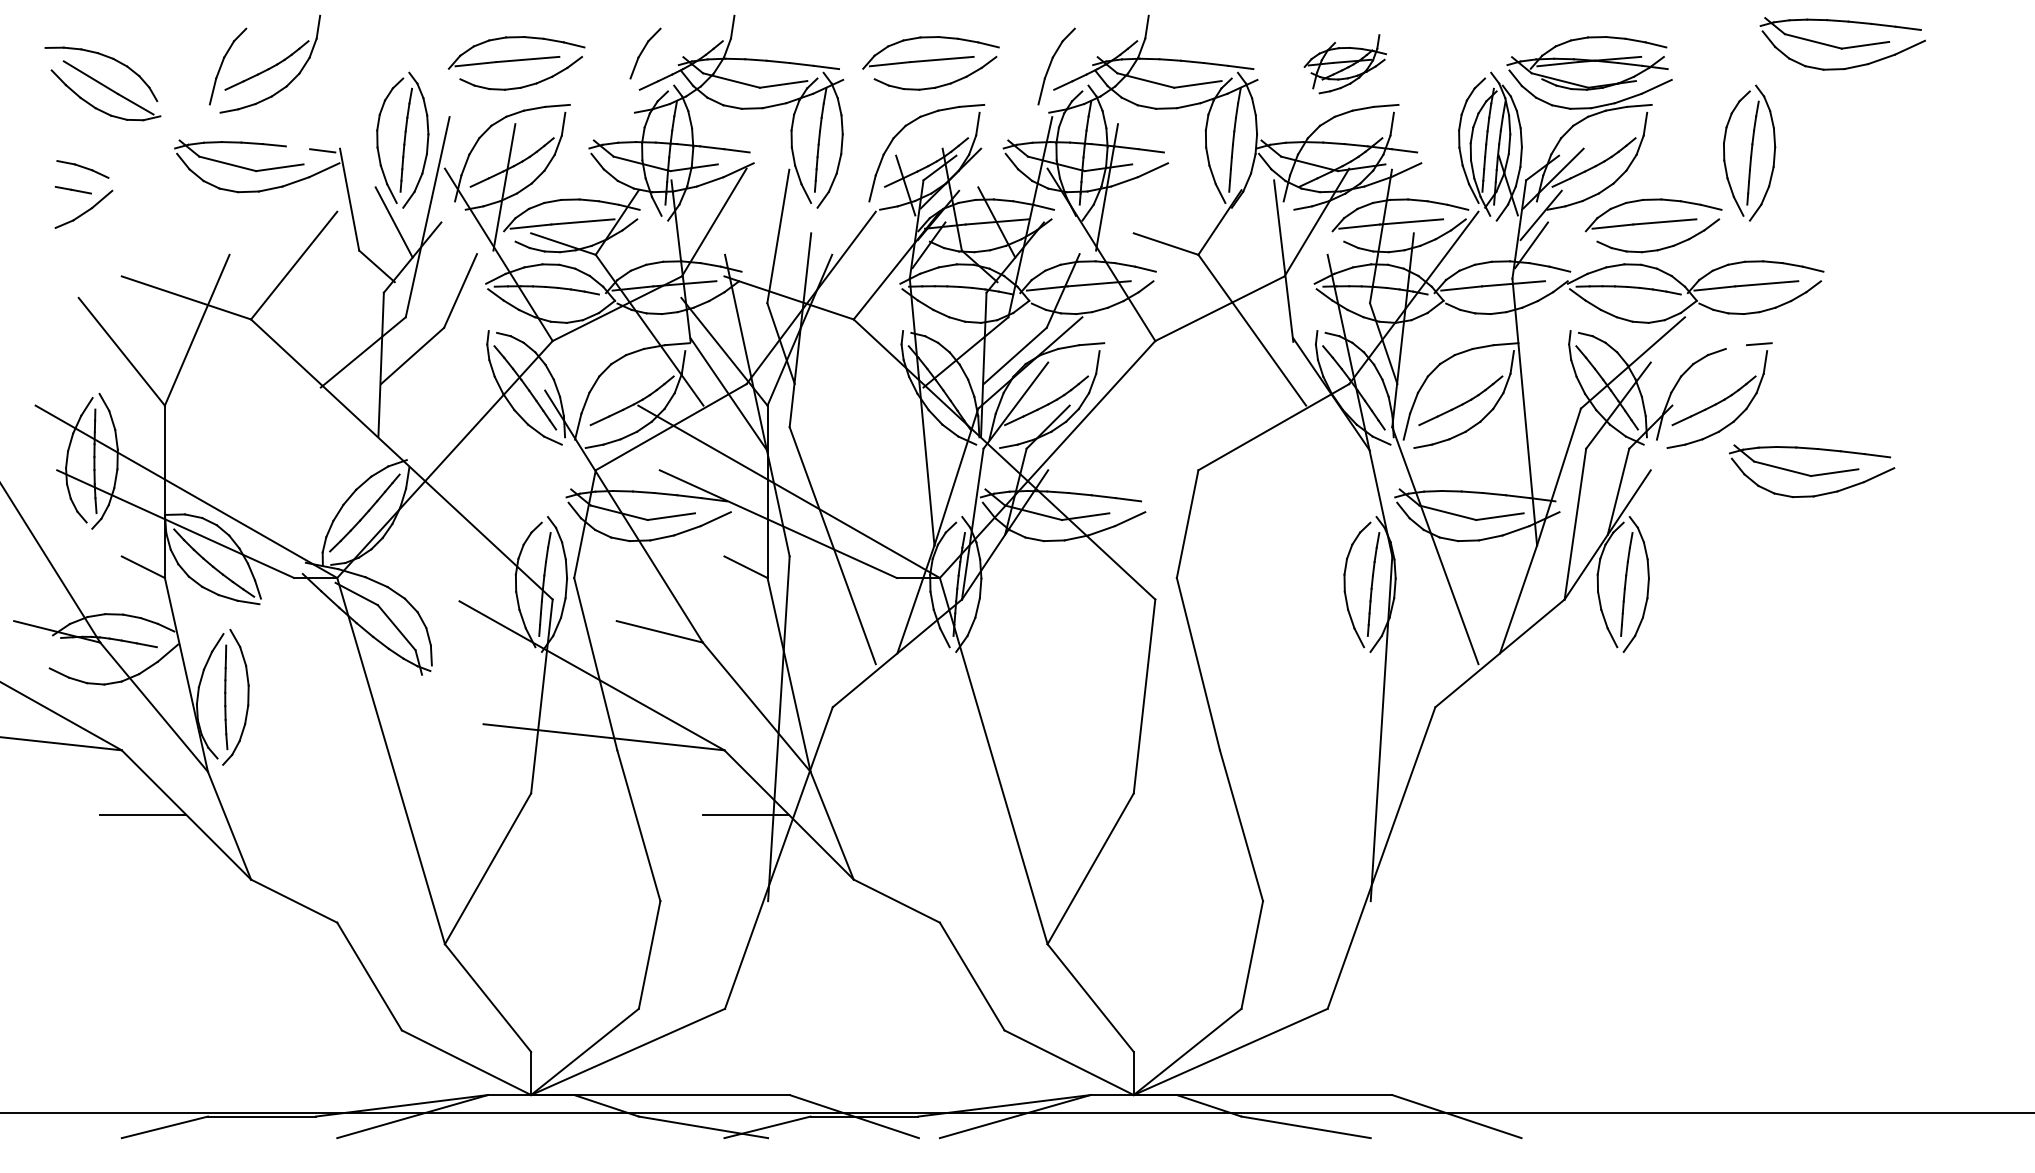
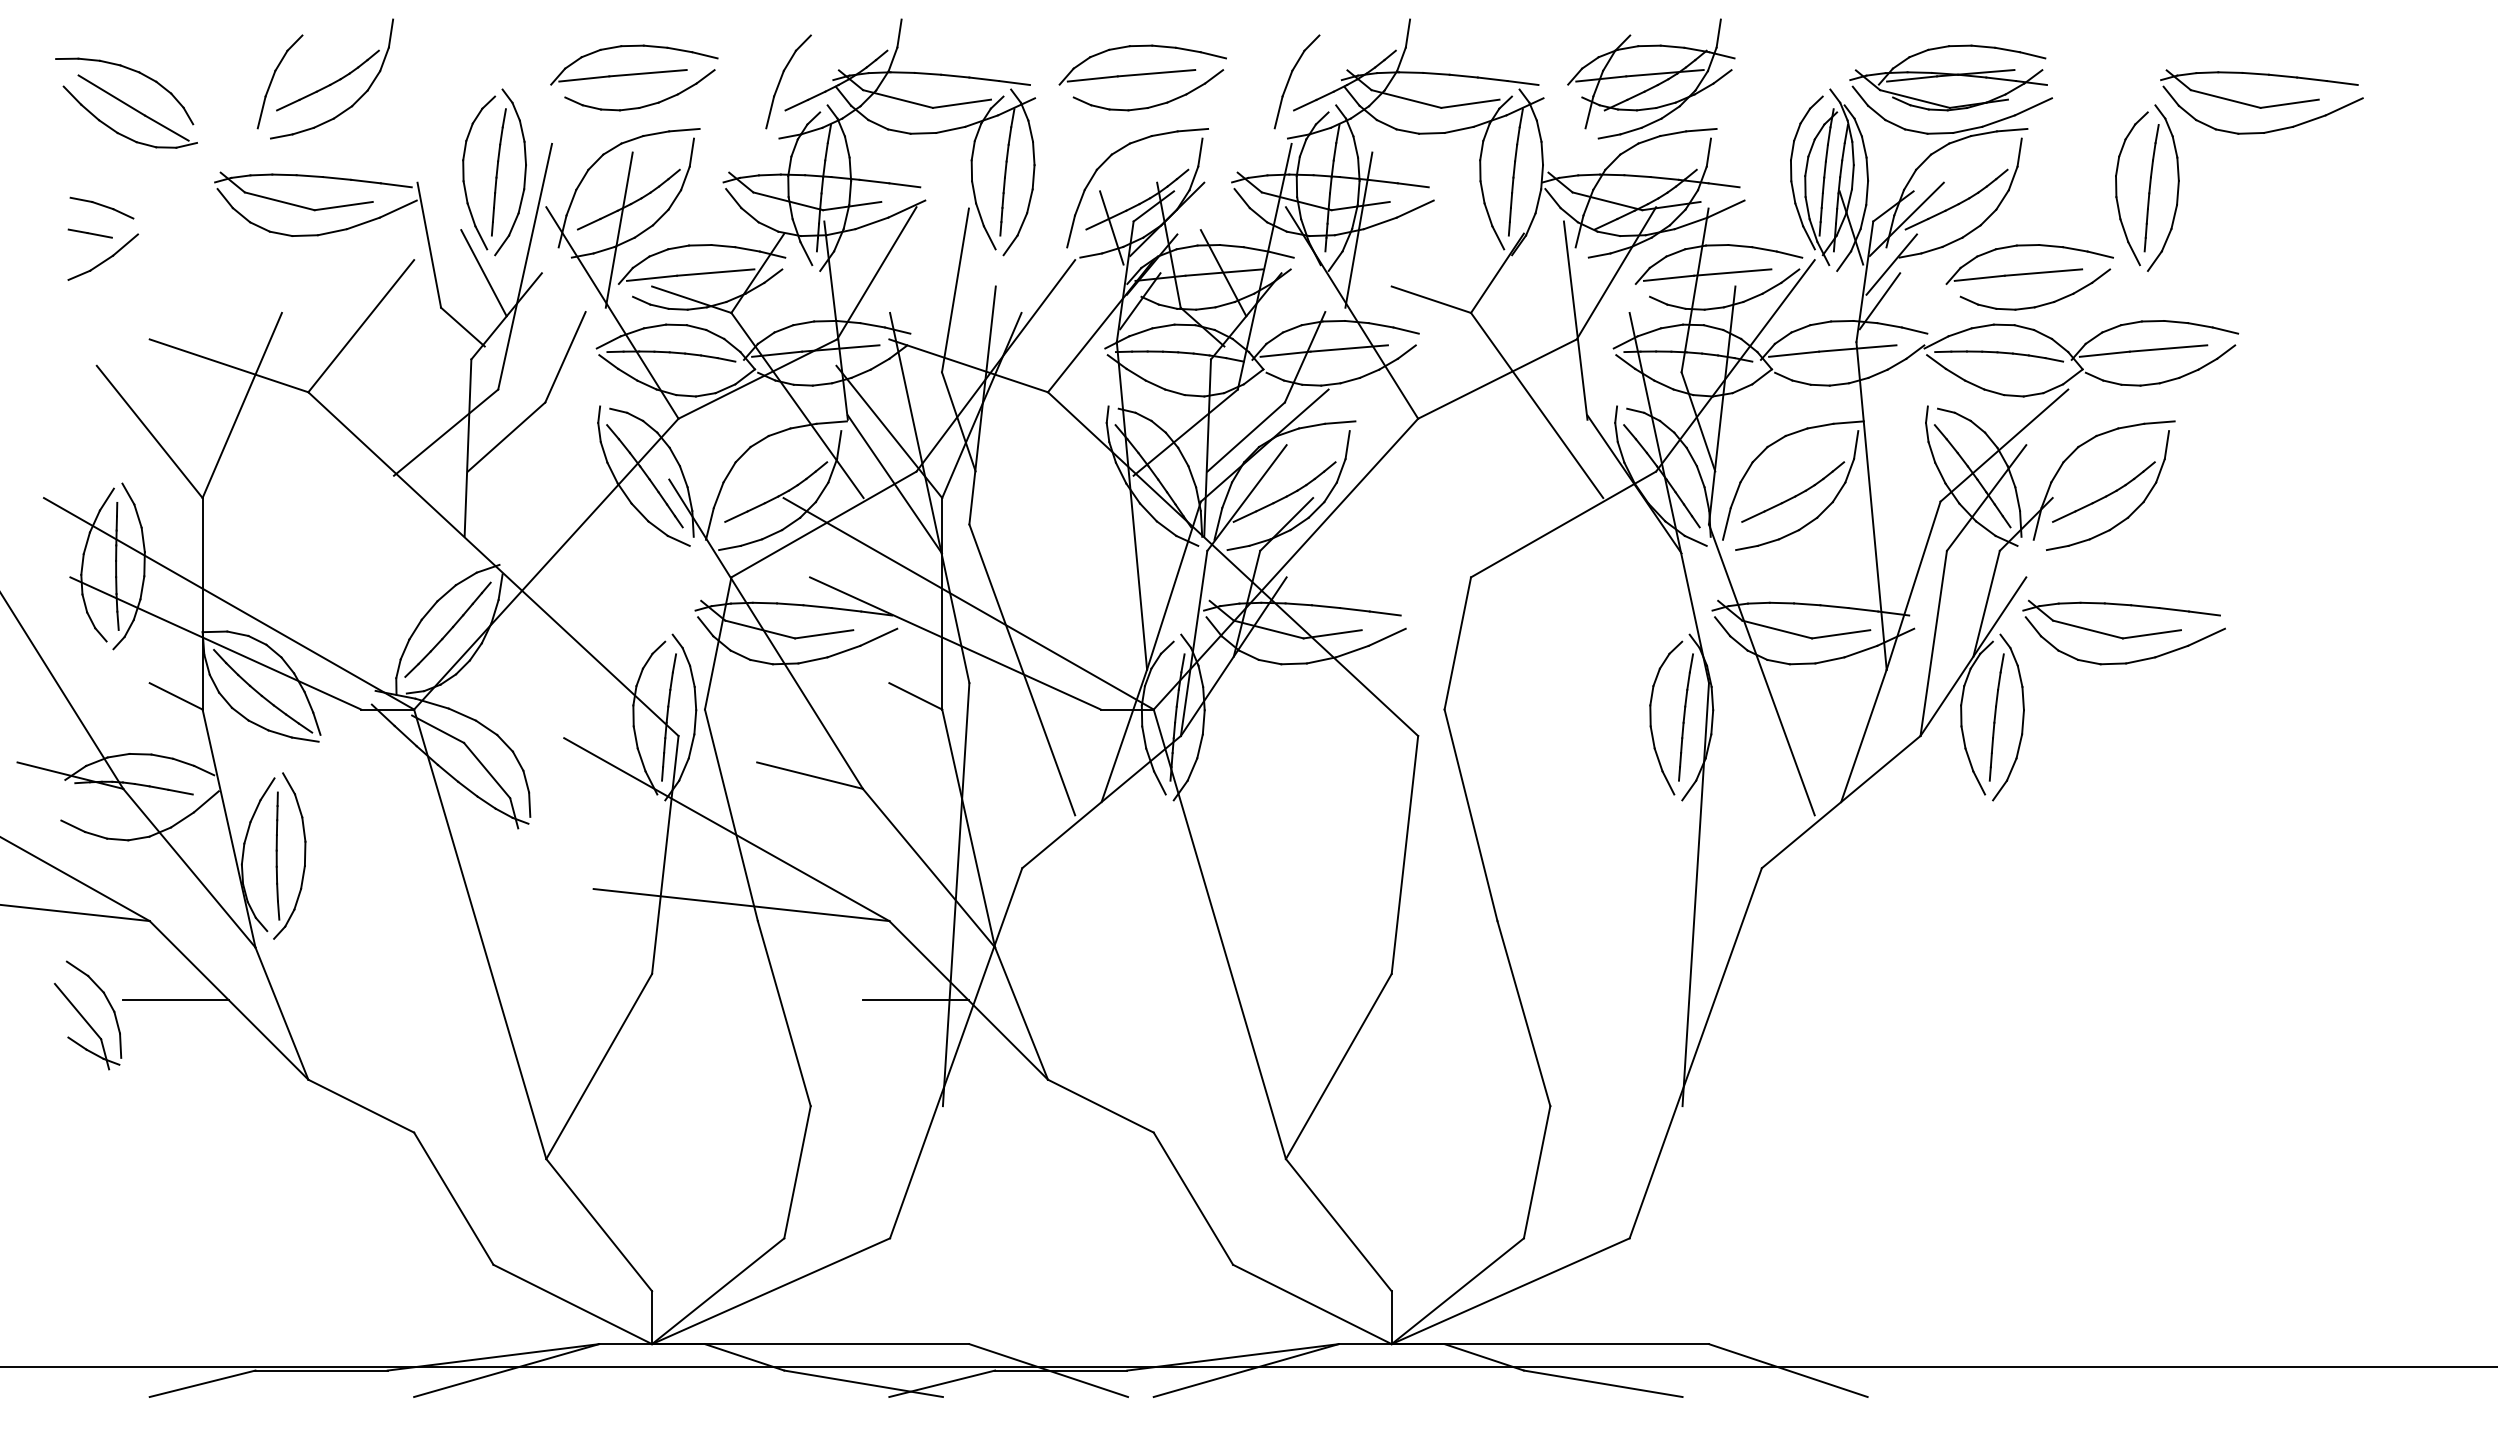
part: (1842, 43) -> (2261, 101), moved
part: (1345, 63) -> (1651, 78), size x1.67
line: (627, 91) -> (770, 112), added
line: (297, 147) -> (365, 181), added
line: (1736, 346) -> (2131, 425), added
part: (1811, 471) -> (2123, 632), moved
part: (71, 827) -> (88, 1015), added

